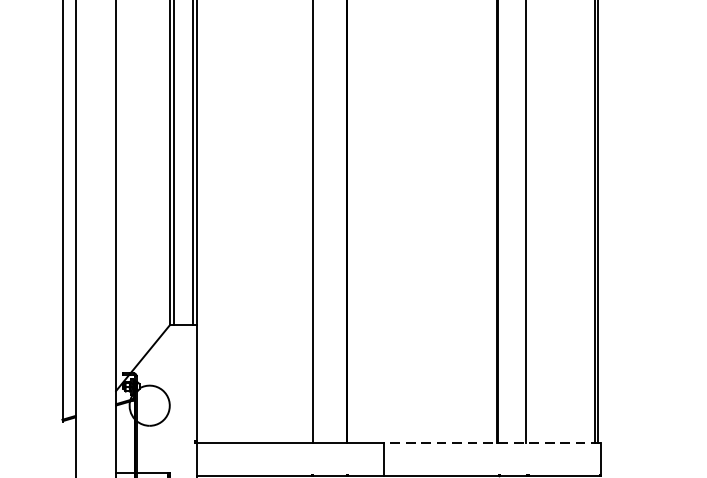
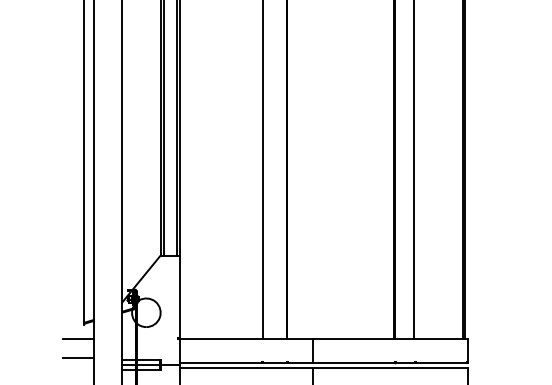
line: (54, 443) -> (78, 339), added
line: (491, 443) -> (389, 339), dashed -> solid
line: (54, 469) -> (78, 358), added

